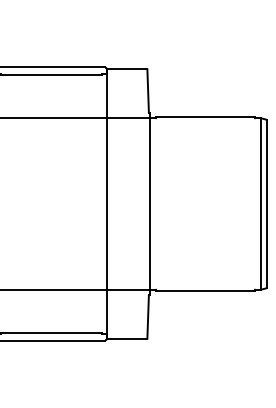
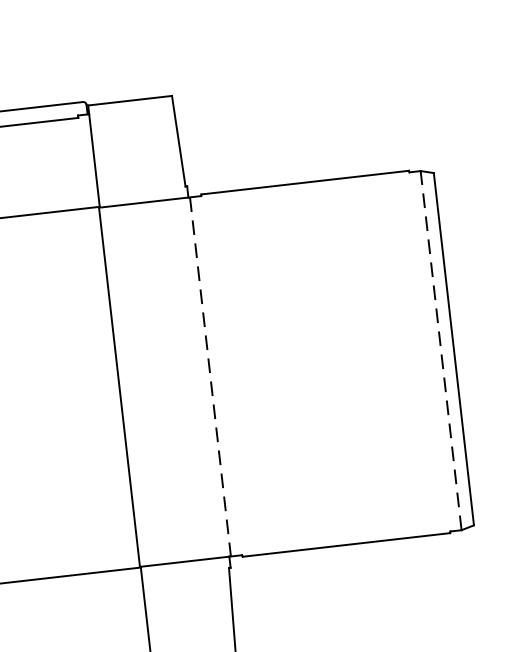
line: (150, 204) -> (210, 377), solid -> dashed
line: (260, 204) -> (440, 351), solid -> dashed

